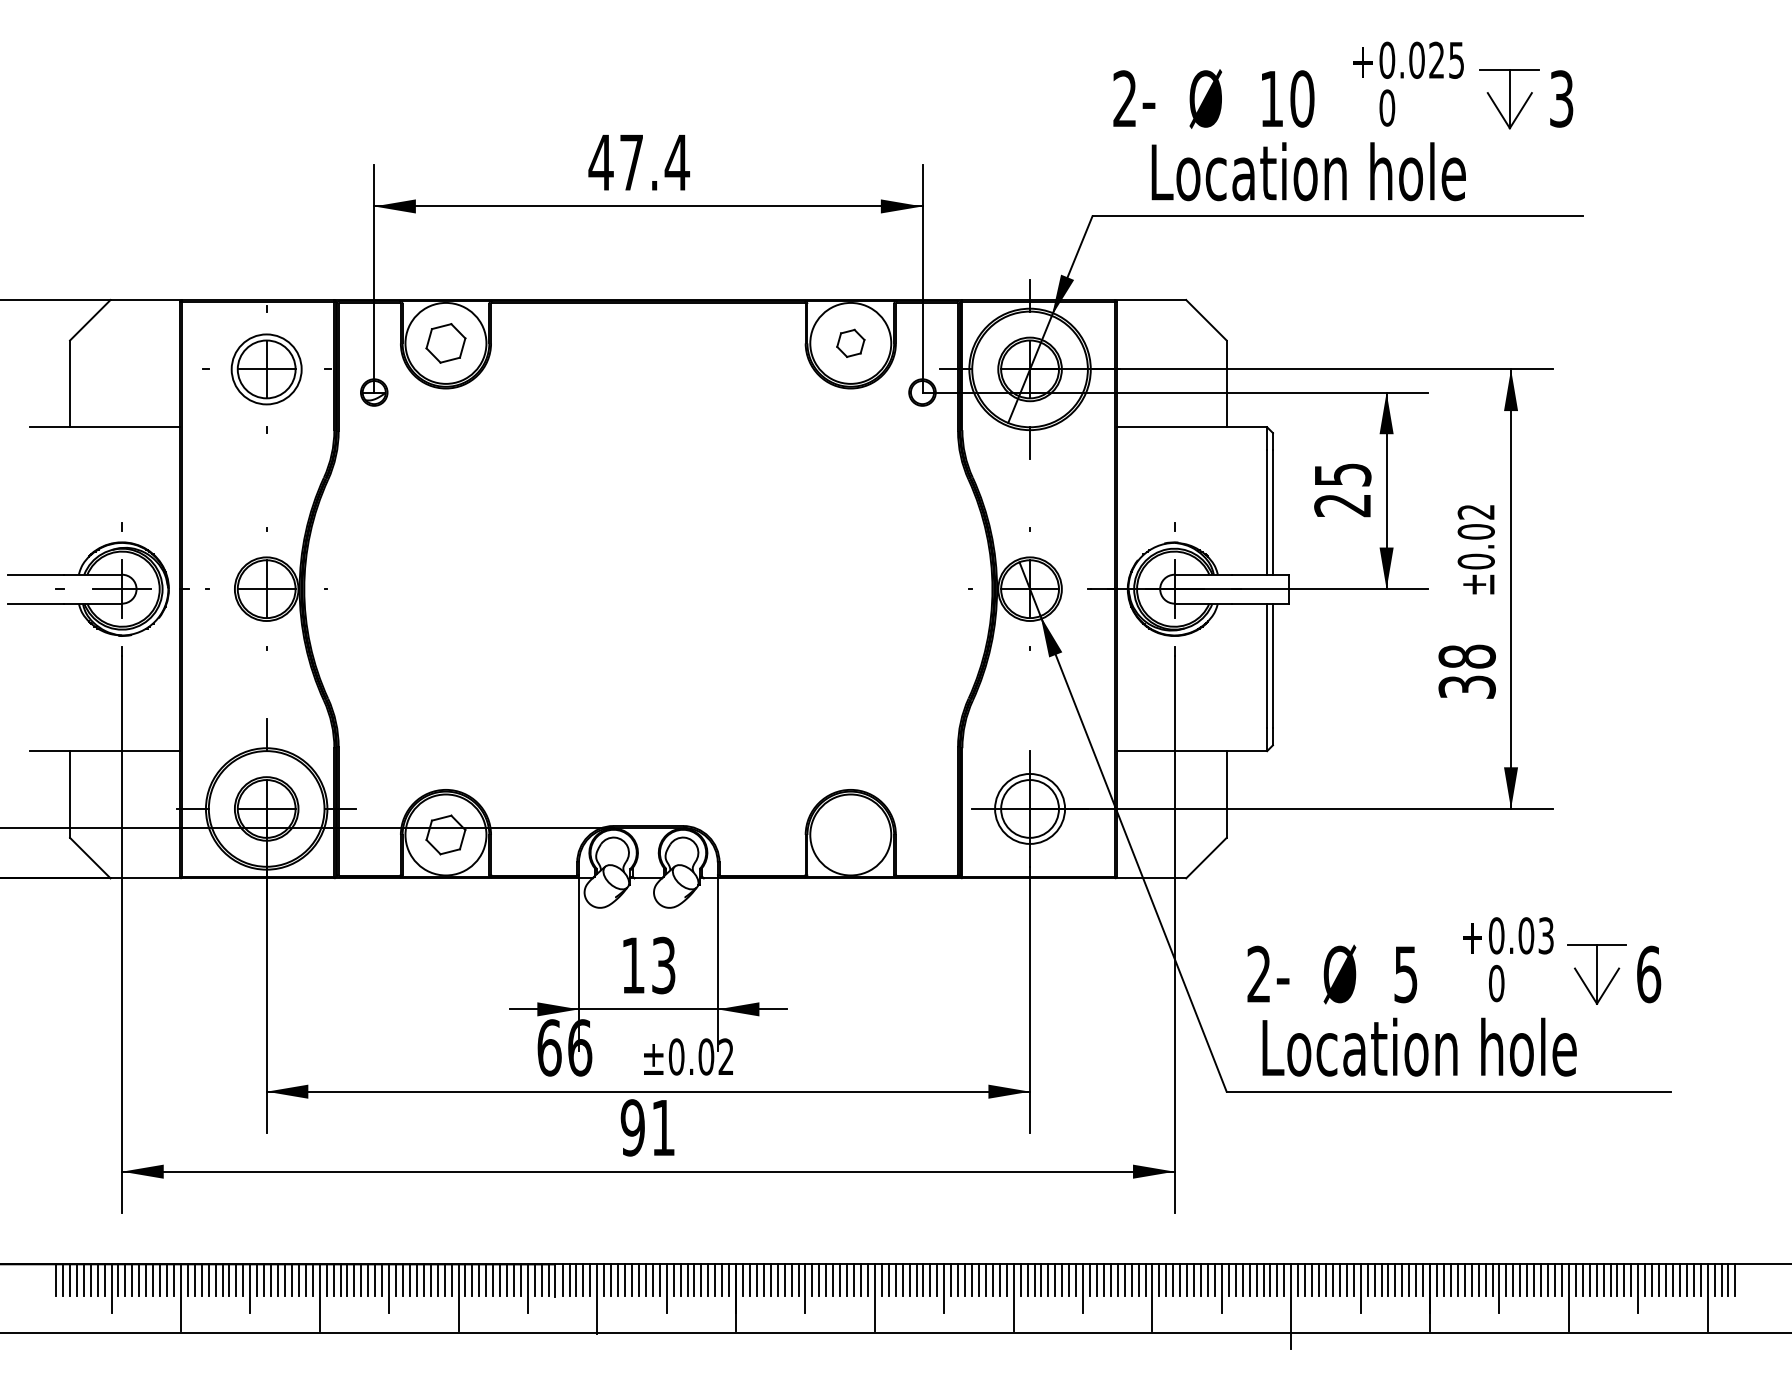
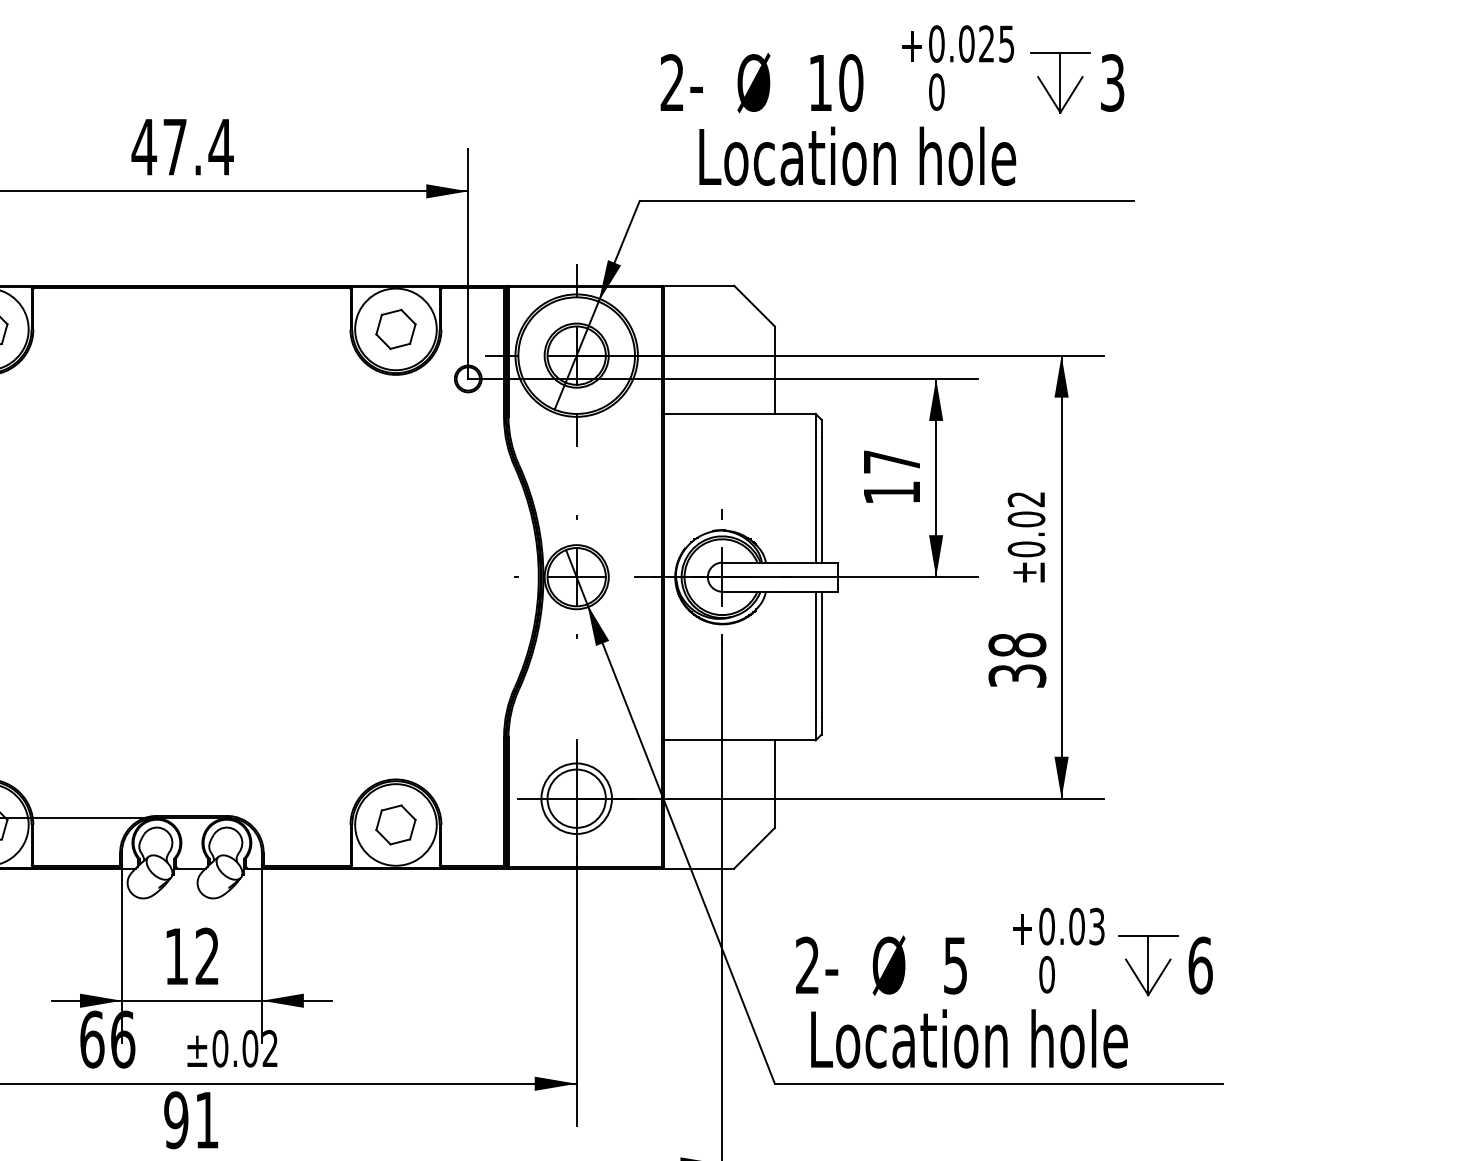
part: (850, 343) -> (395, 329), size x1.43
text: (1342, 490) -> (891, 477), 25 -> 17
part: (850, 834) -> (395, 824), added
text: (663, 965) -> (207, 956), 13 -> 12

